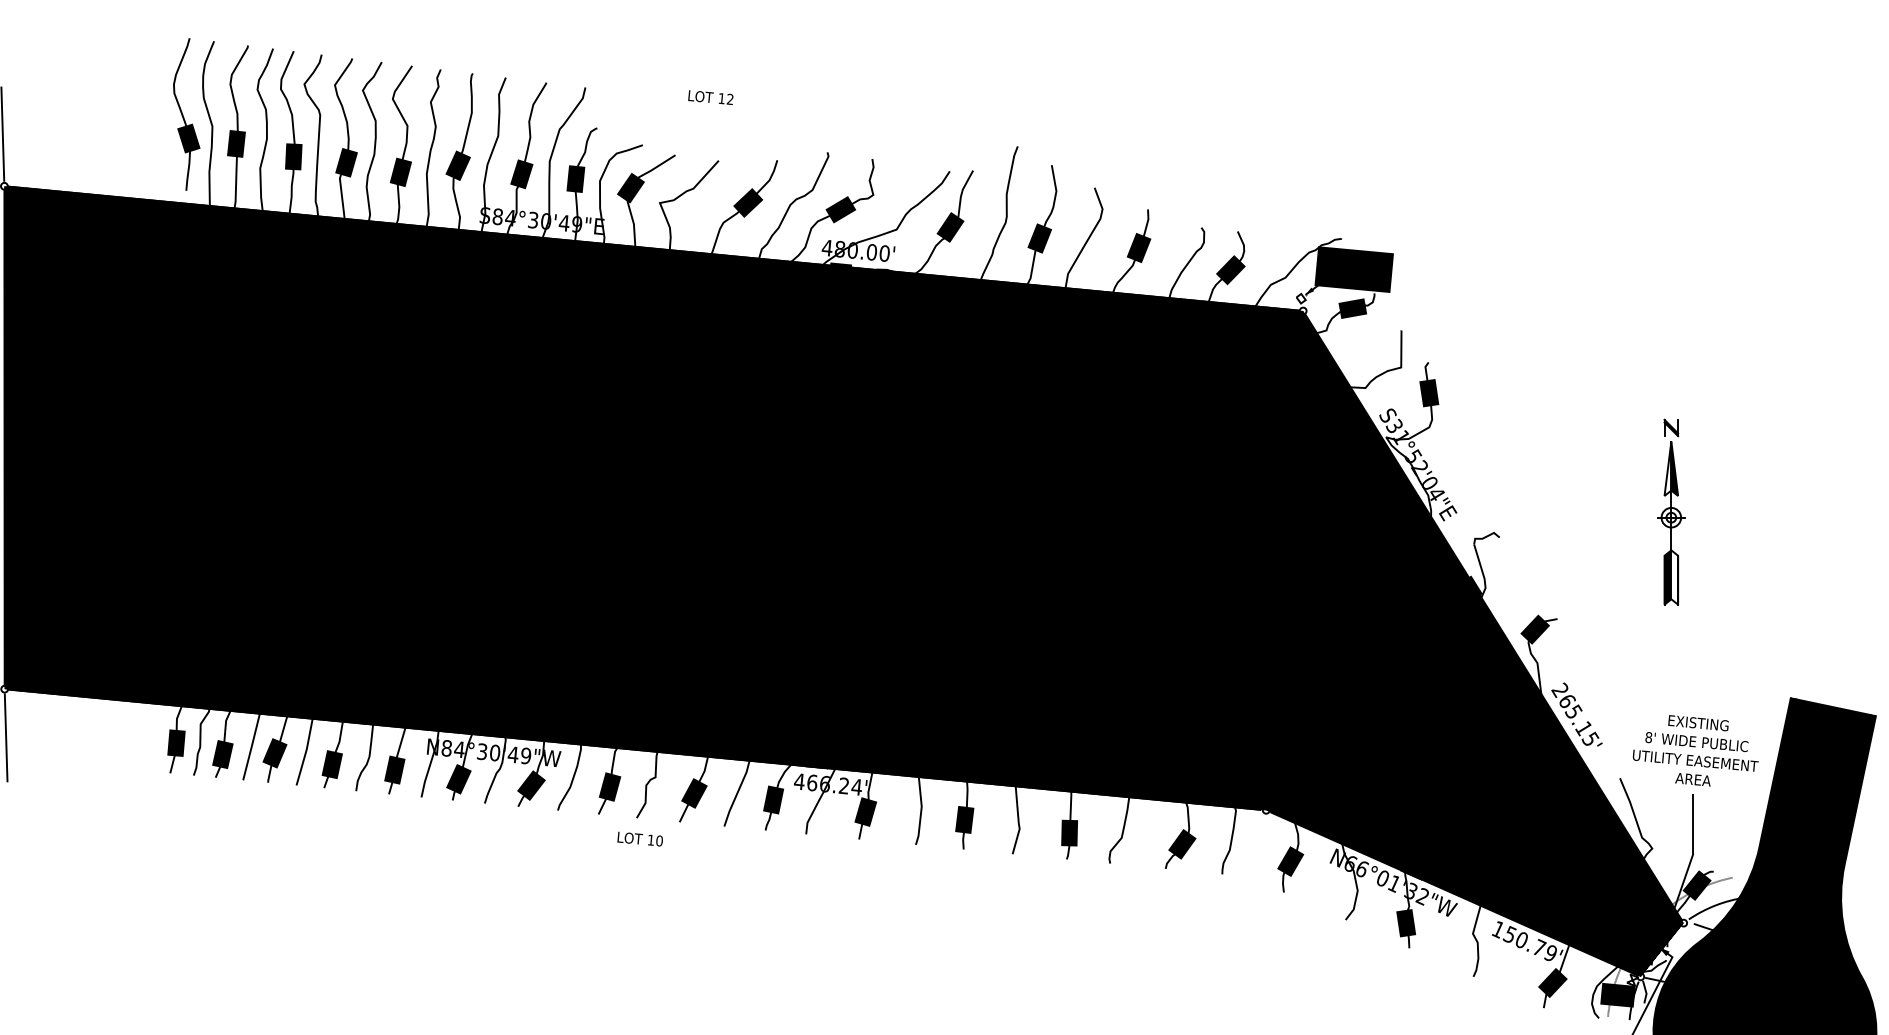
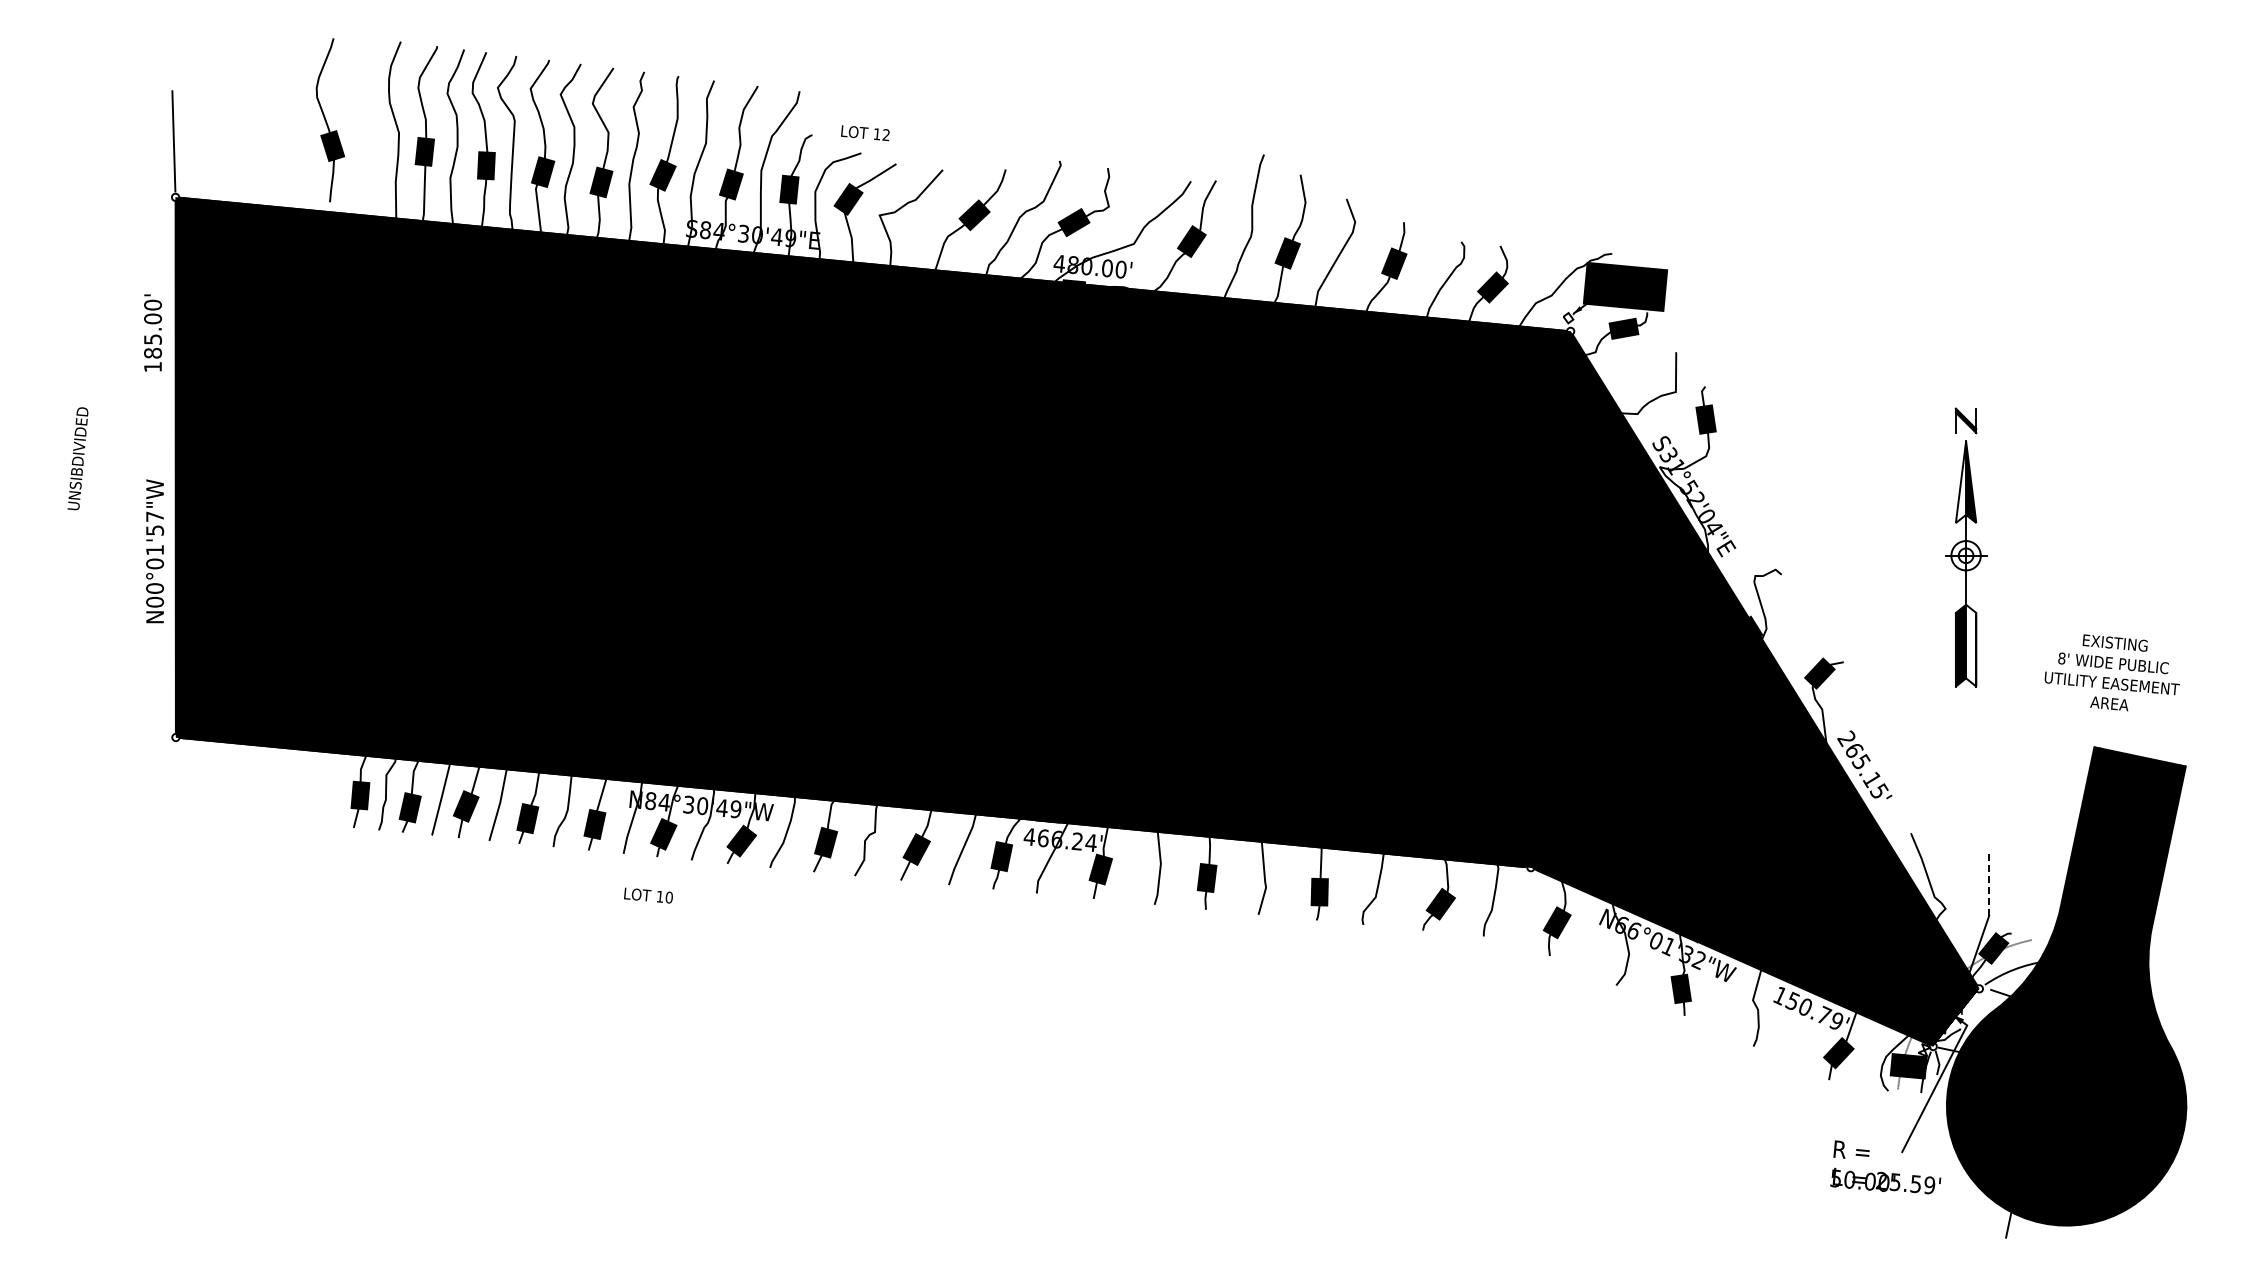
text: (710, 97) -> (865, 133), moved
part: (186, 114) -> (330, 120), moved
part: (1670, 512) -> (1965, 547), size x1.4
line: (6, 737) -> (177, 789), removed
text: (1695, 750) -> (2111, 672), moved
line: (1693, 824) -> (1989, 882), solid -> dashed
text: (640, 839) -> (648, 895), moved

